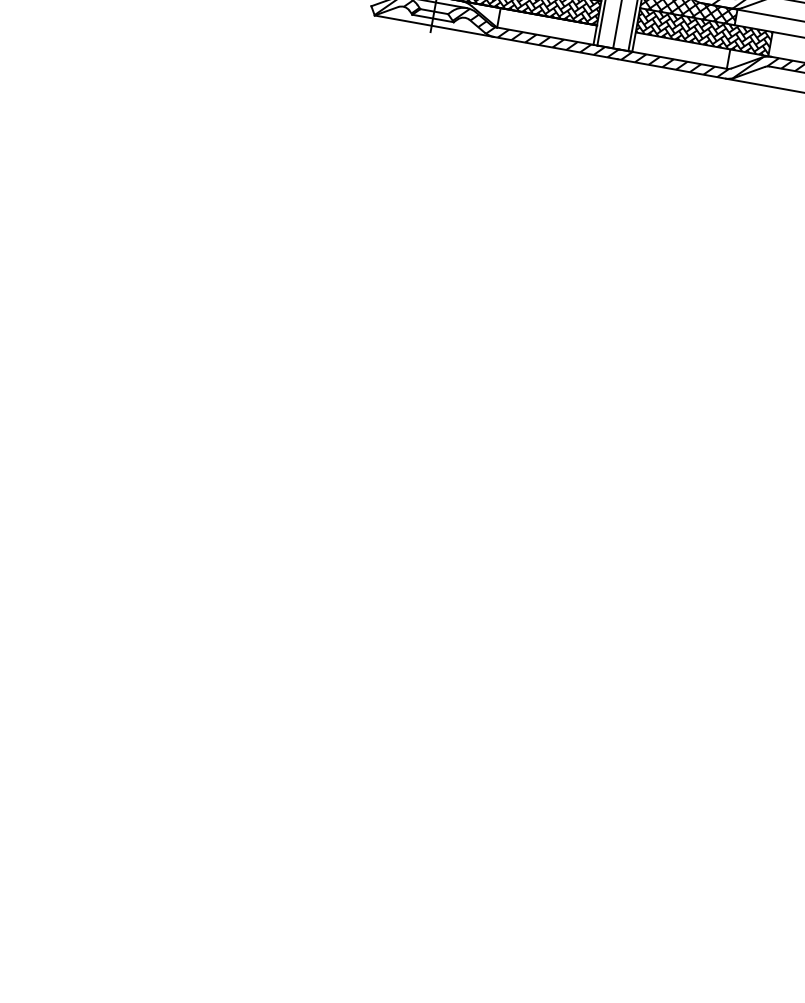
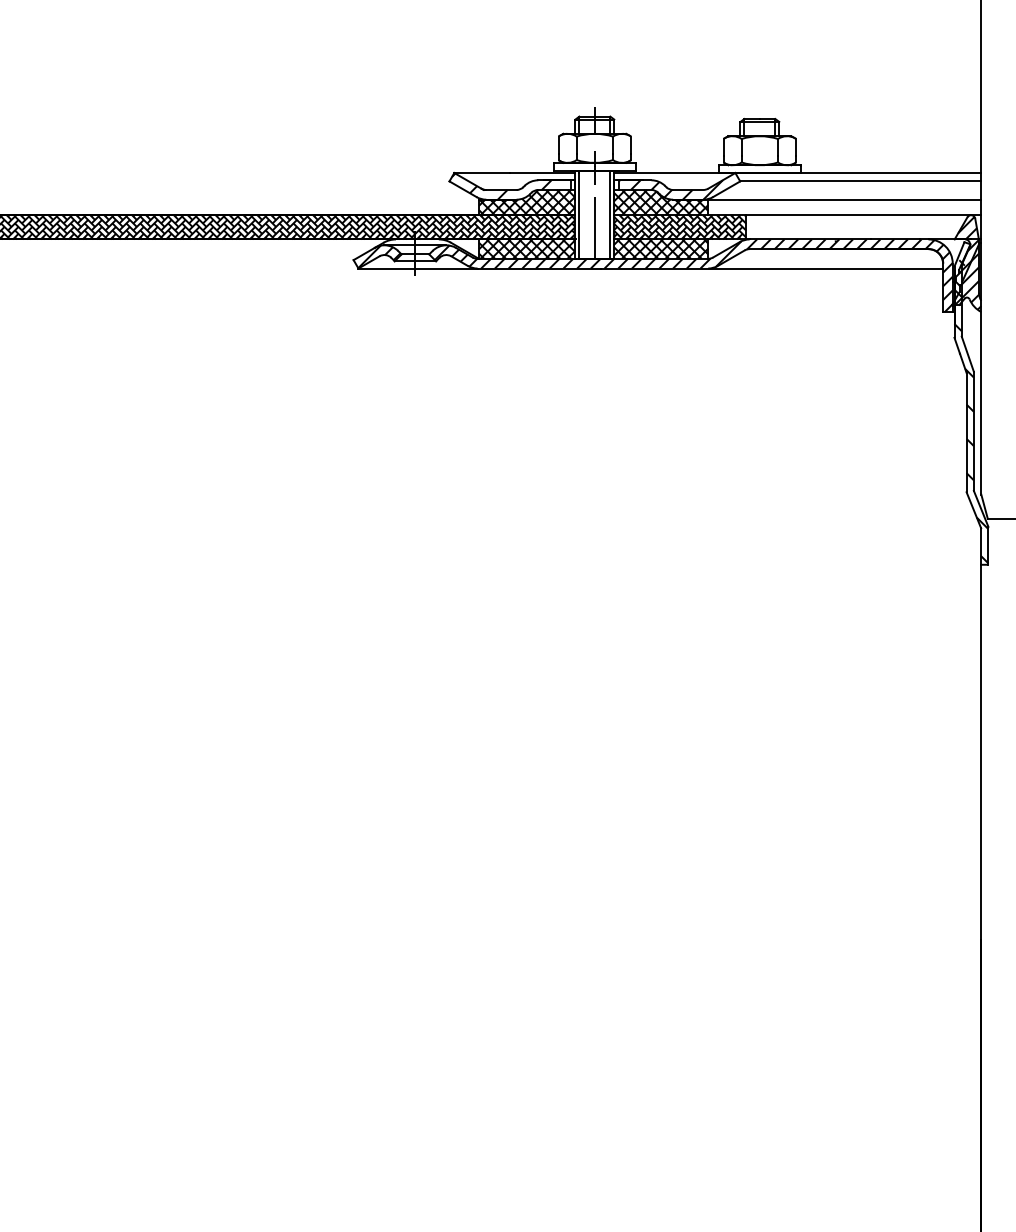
hatch: (547, 25) -> (527, 248), added
hatch: (681, 50) -> (661, 248), added

